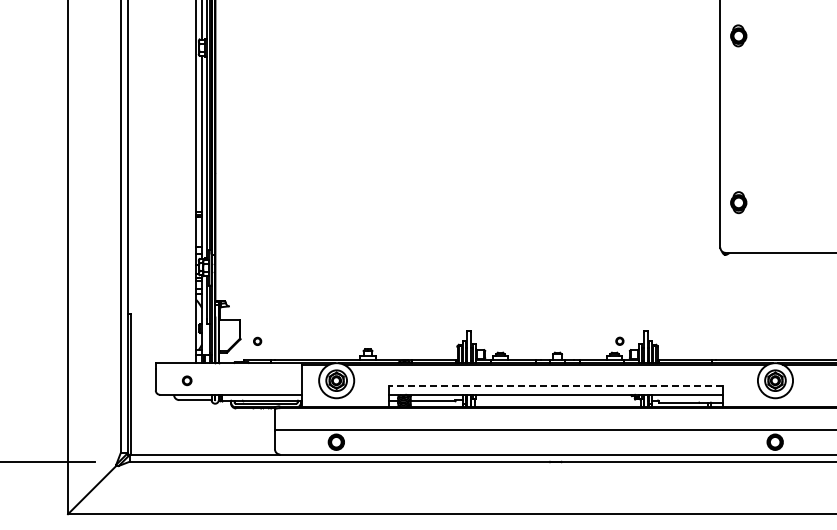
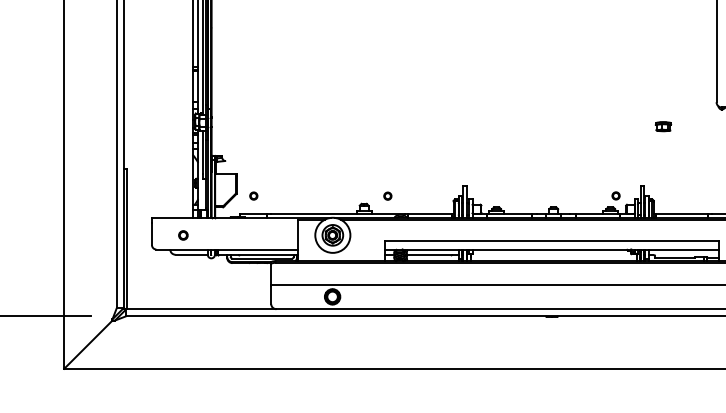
part: (666, 271) -> (662, 126), added
part: (391, 341) -> (387, 196), added
line: (555, 386) -> (551, 241), dashed -> solid

